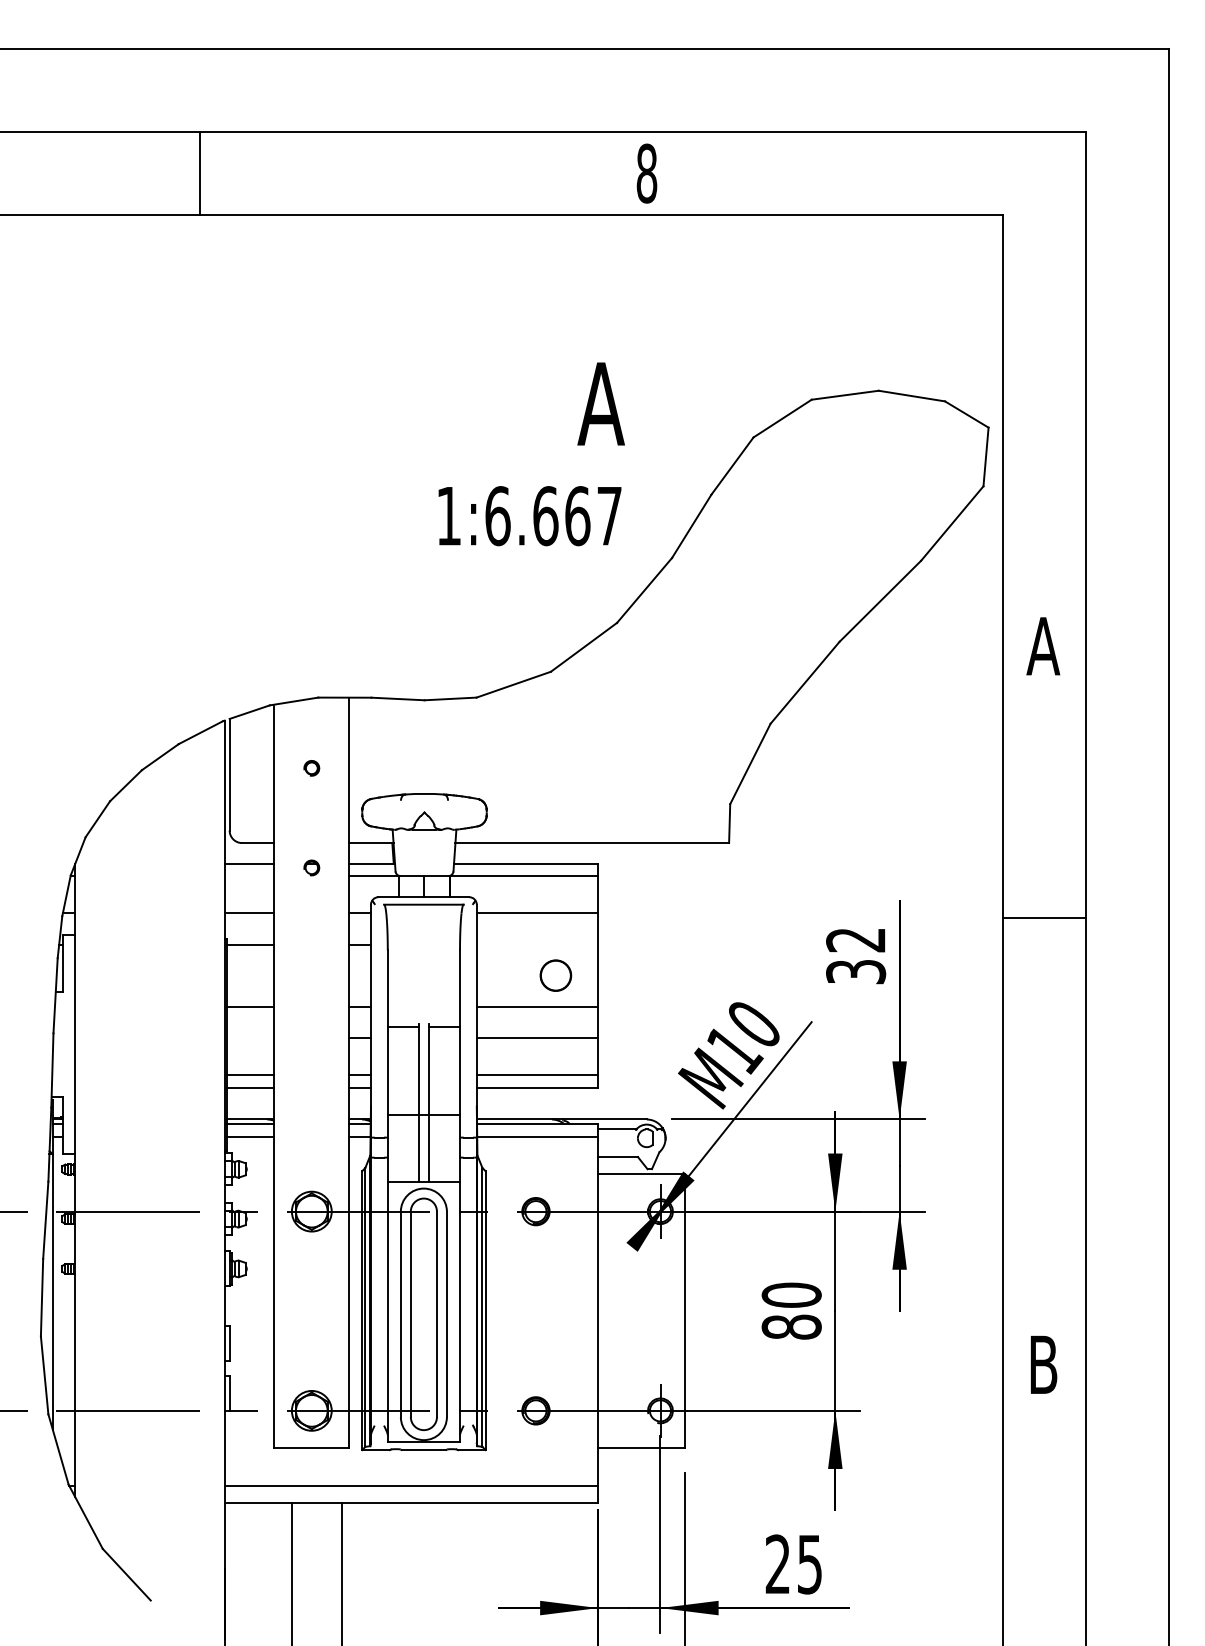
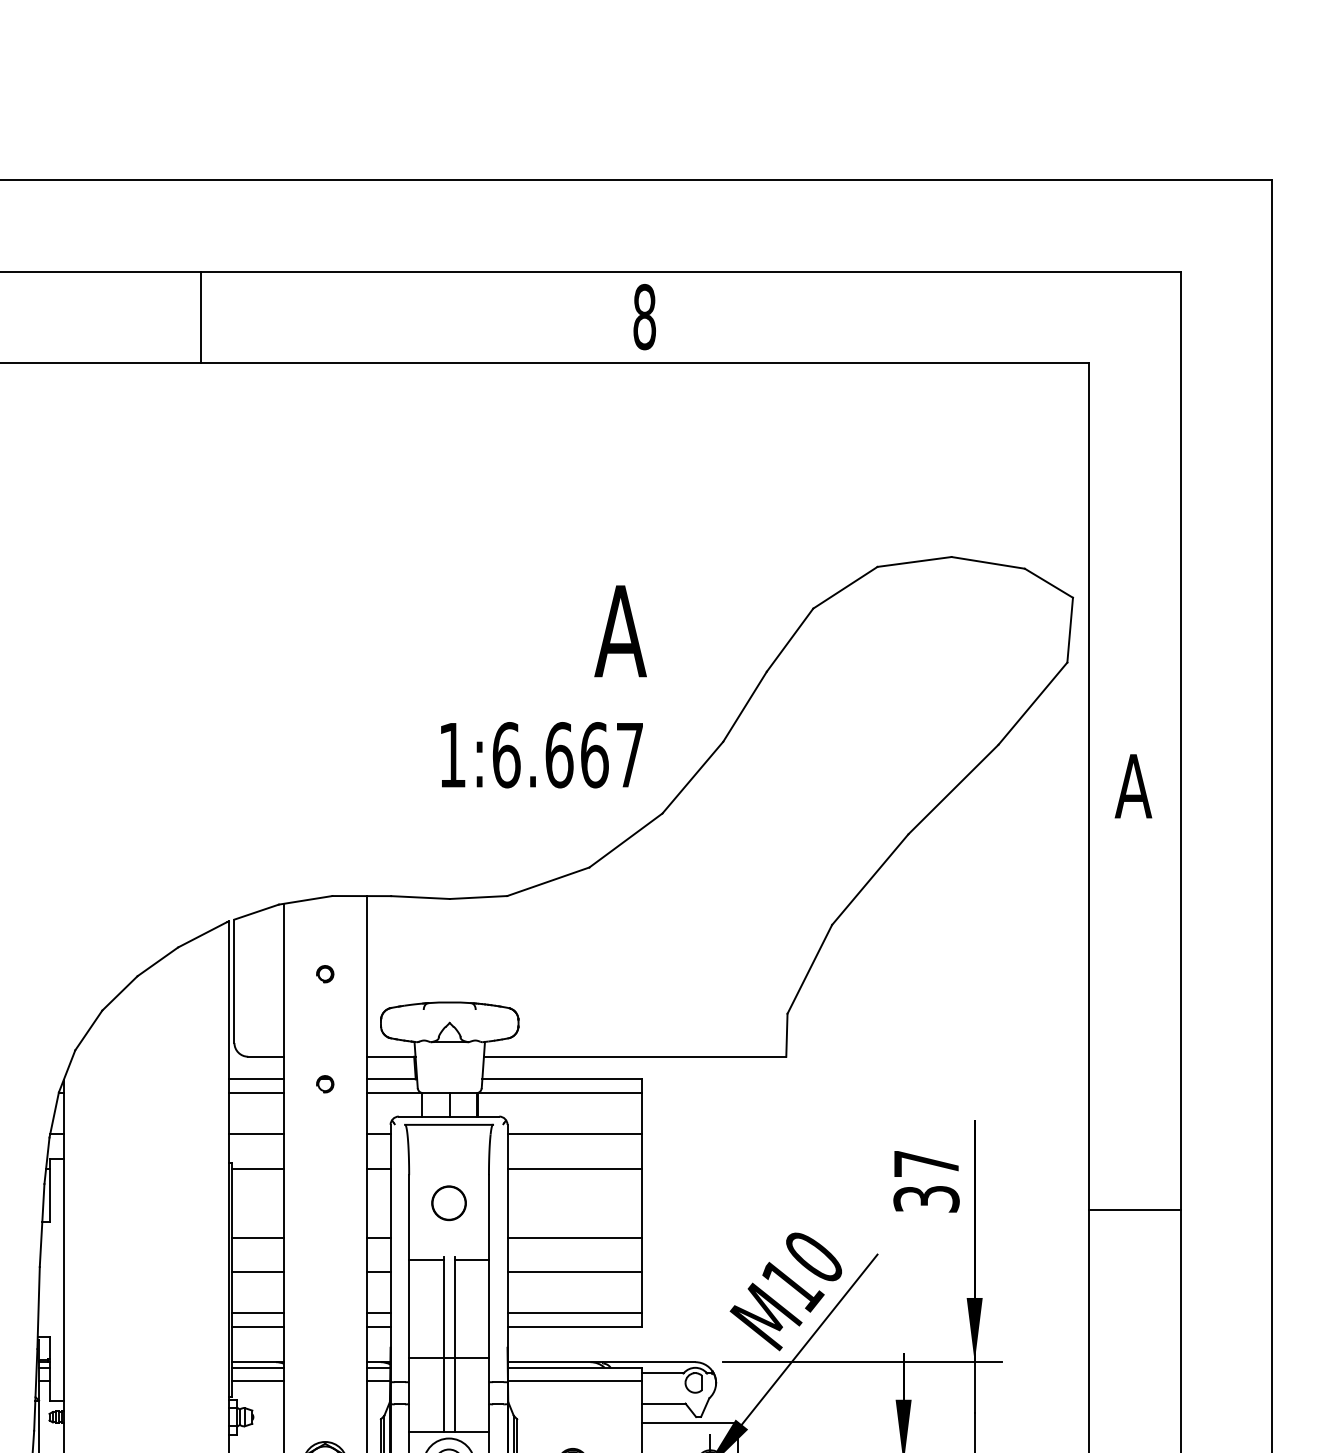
text: (646, 173) -> (644, 316), moved
text: (531, 454) -> (543, 687), moved
text: (1043, 646) -> (1133, 786), moved
line: (249, 876) -> (256, 1093), added
line: (1043, 917) -> (1133, 1209), moved
text: (855, 940) -> (925, 1164), 32 -> 37
line: (537, 944) -> (574, 1168), added
part: (555, 975) -> (448, 1203), moved
line: (250, 1037) -> (257, 1271), added

